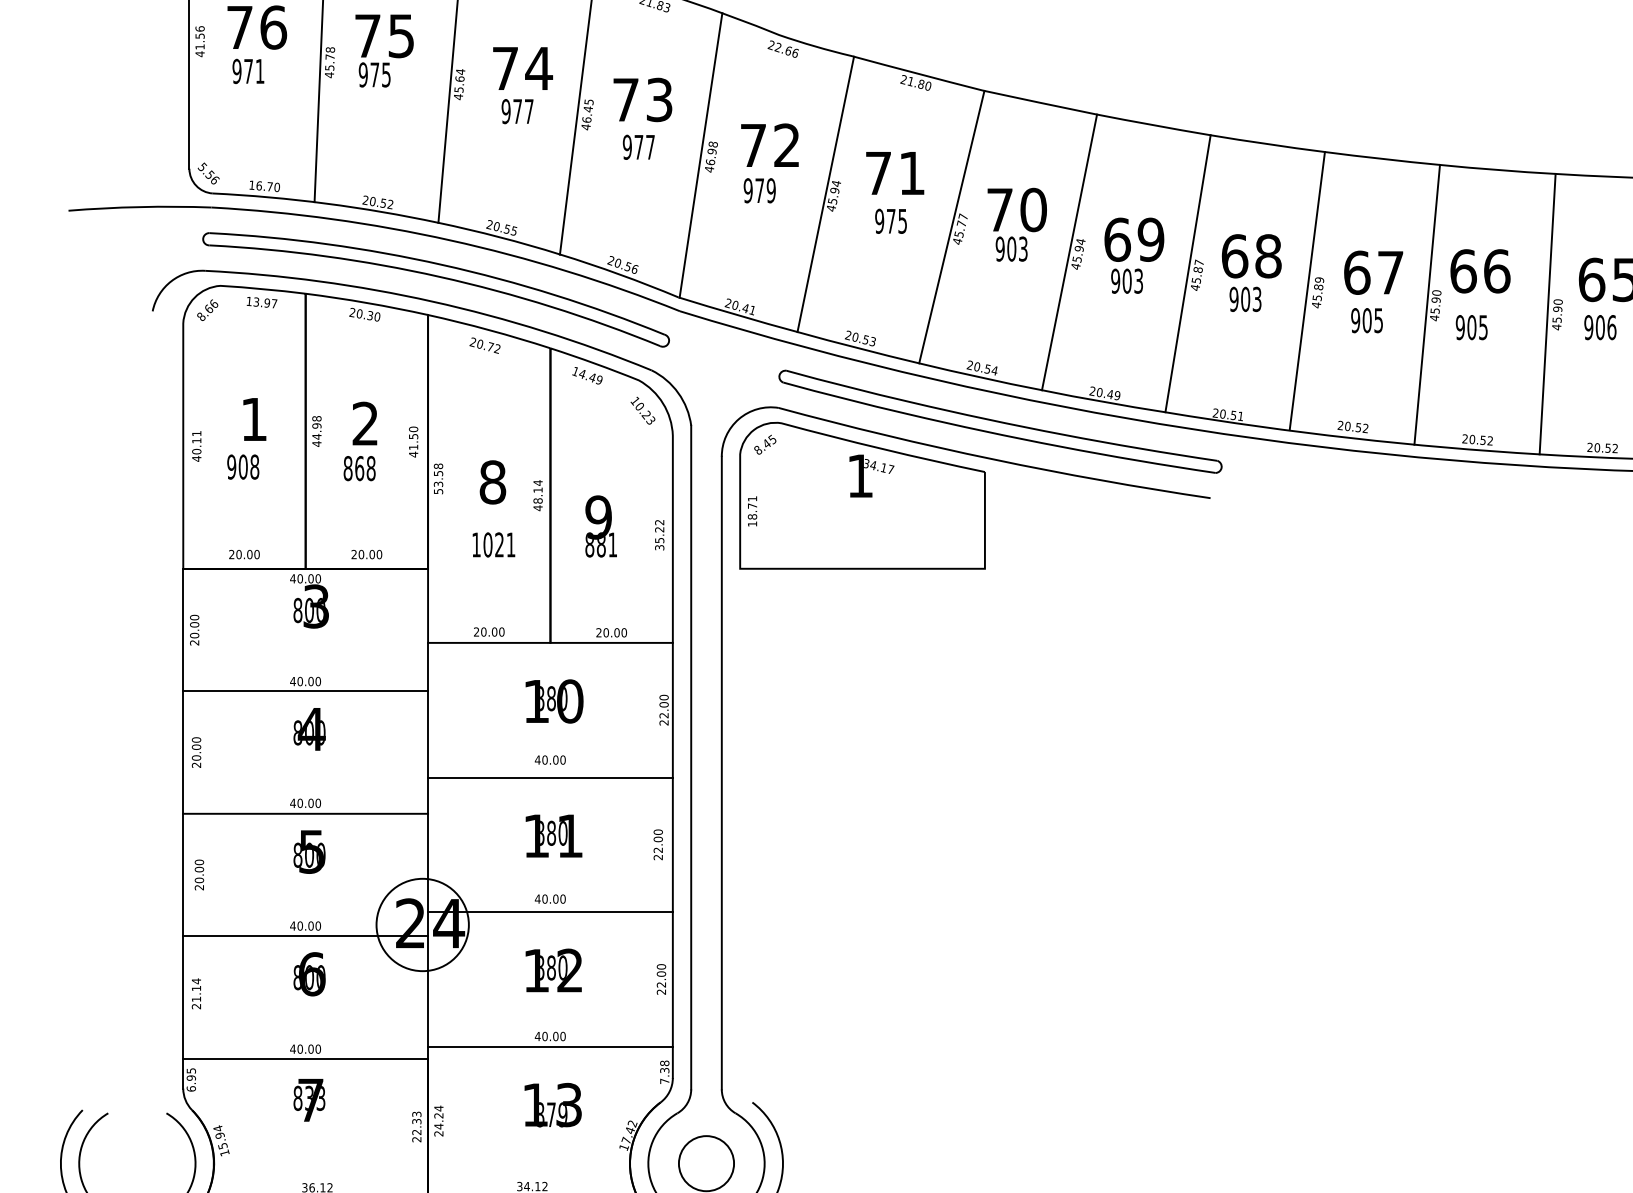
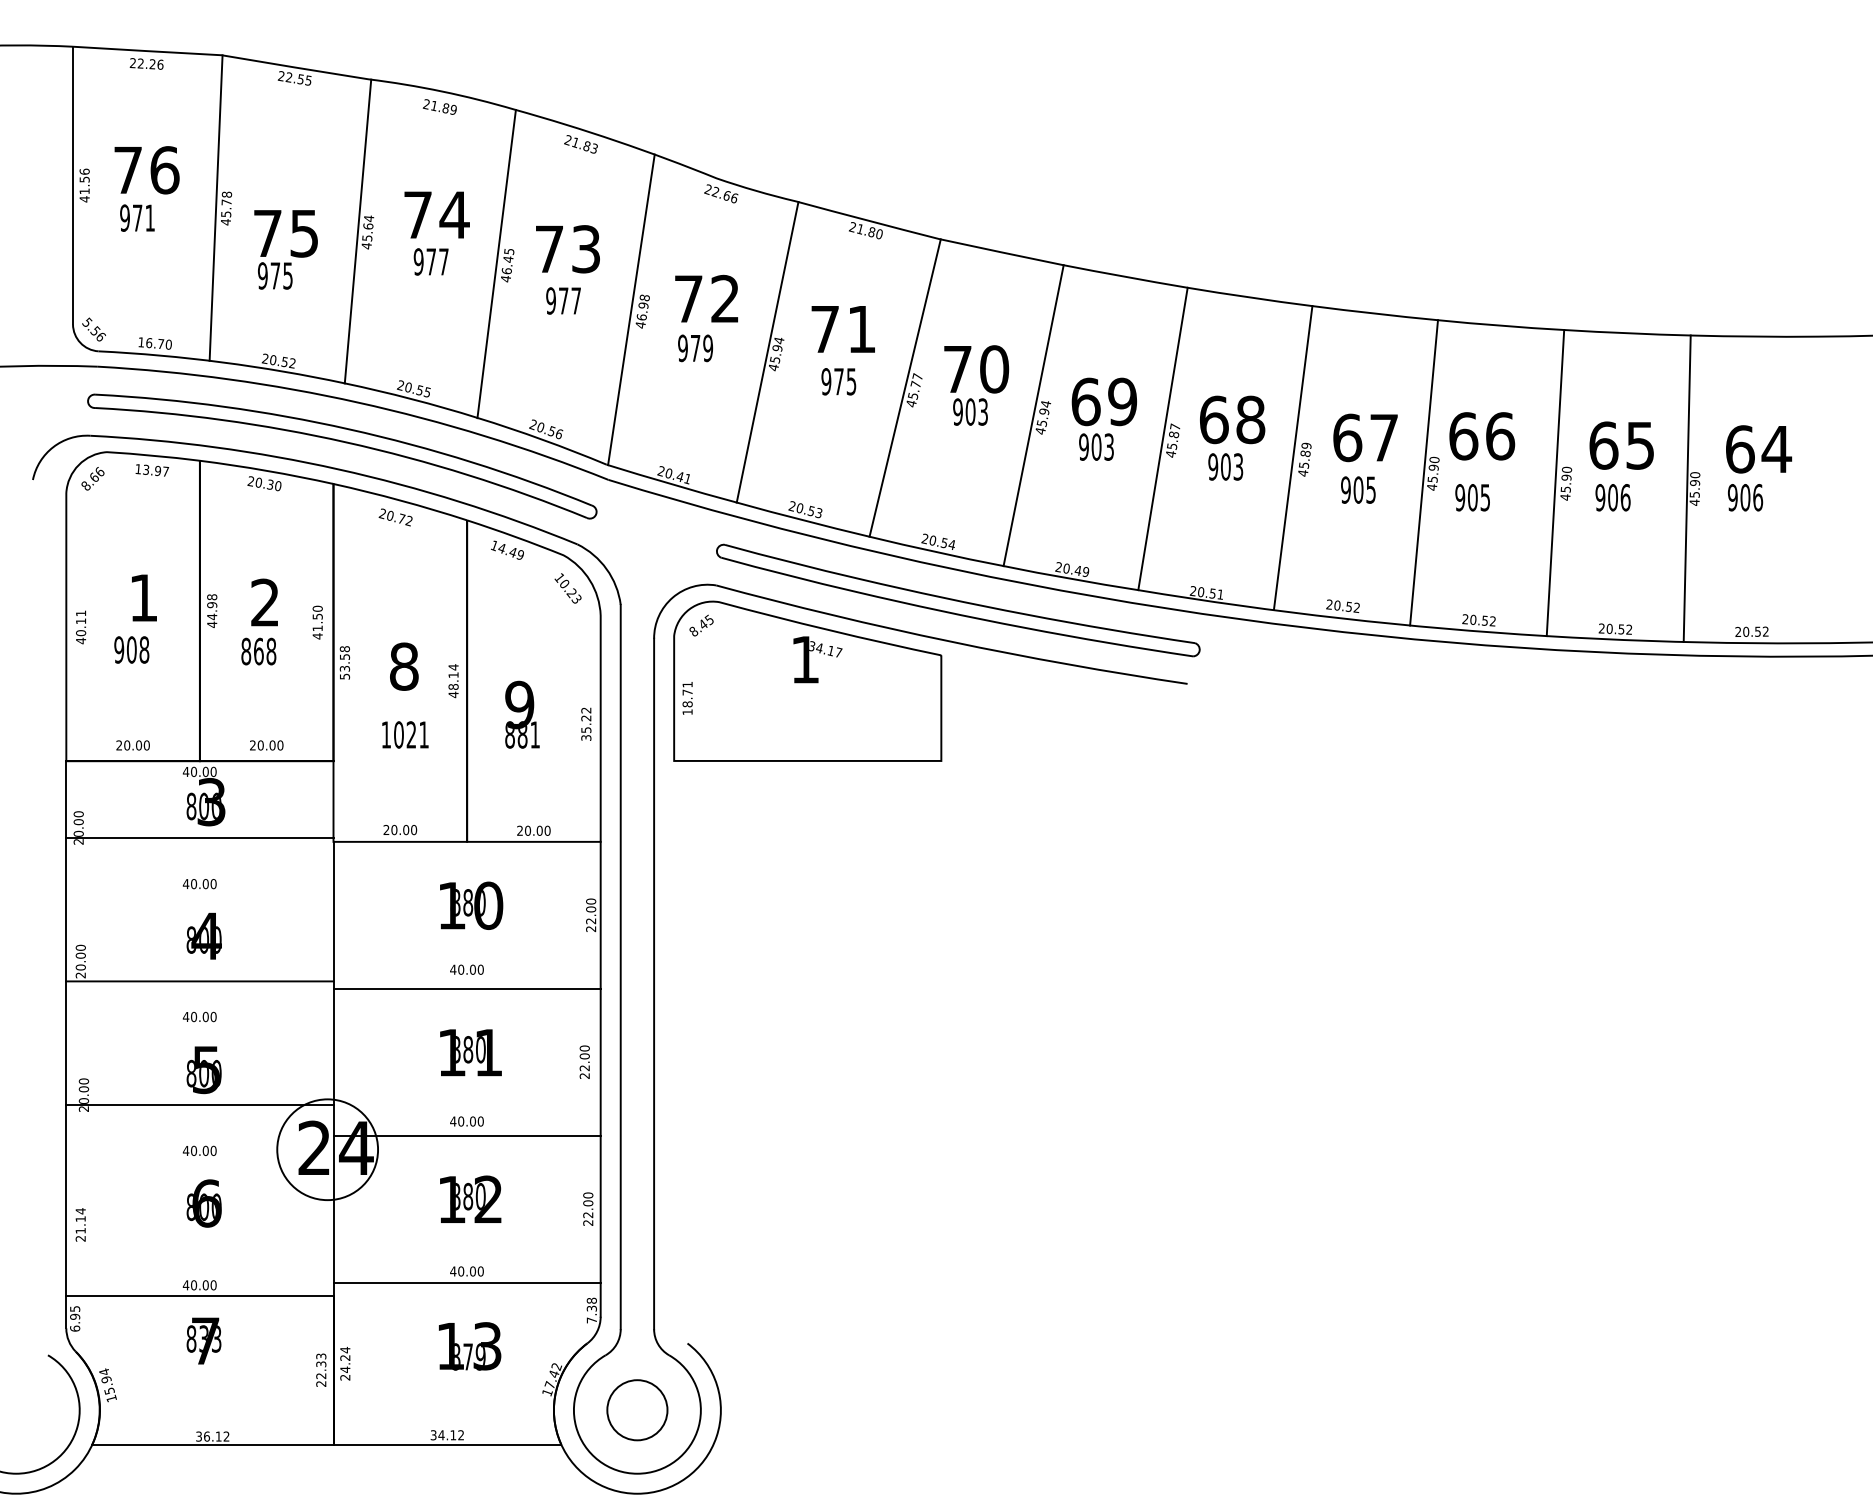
text: (384, 50) -> (285, 249), moved
line: (305, 691) -> (199, 837), moved
line: (305, 813) -> (199, 981), moved
line: (305, 936) -> (199, 1105), moved

